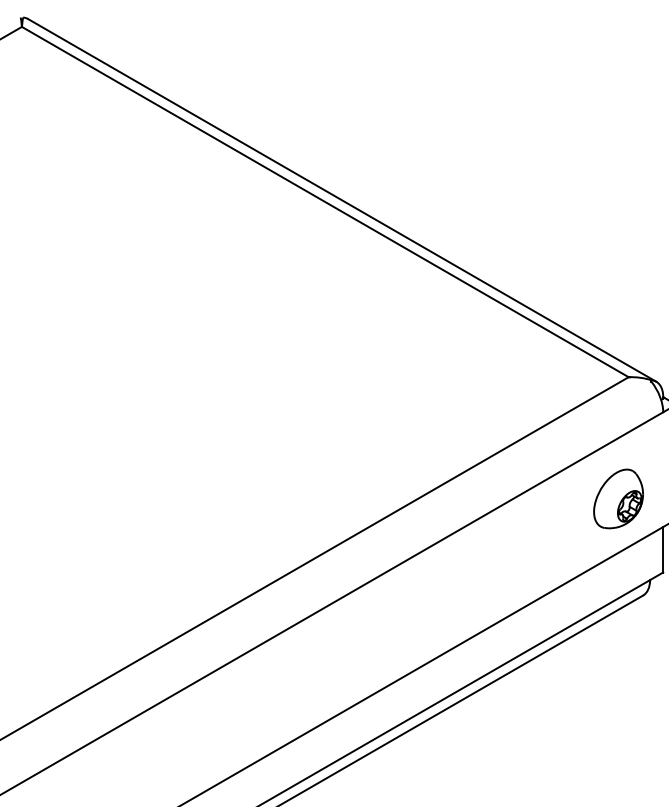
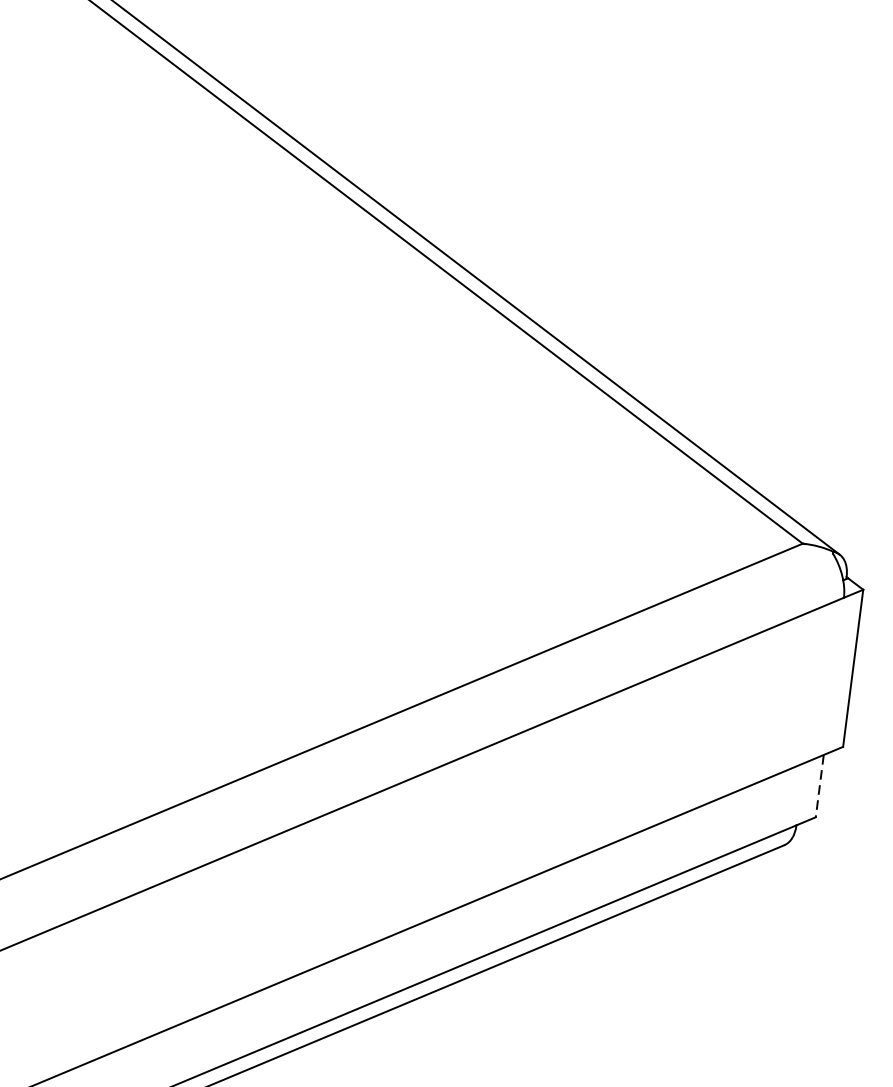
part: (618, 498) -> (767, 708), removed
line: (663, 549) -> (820, 785), solid -> dashed

